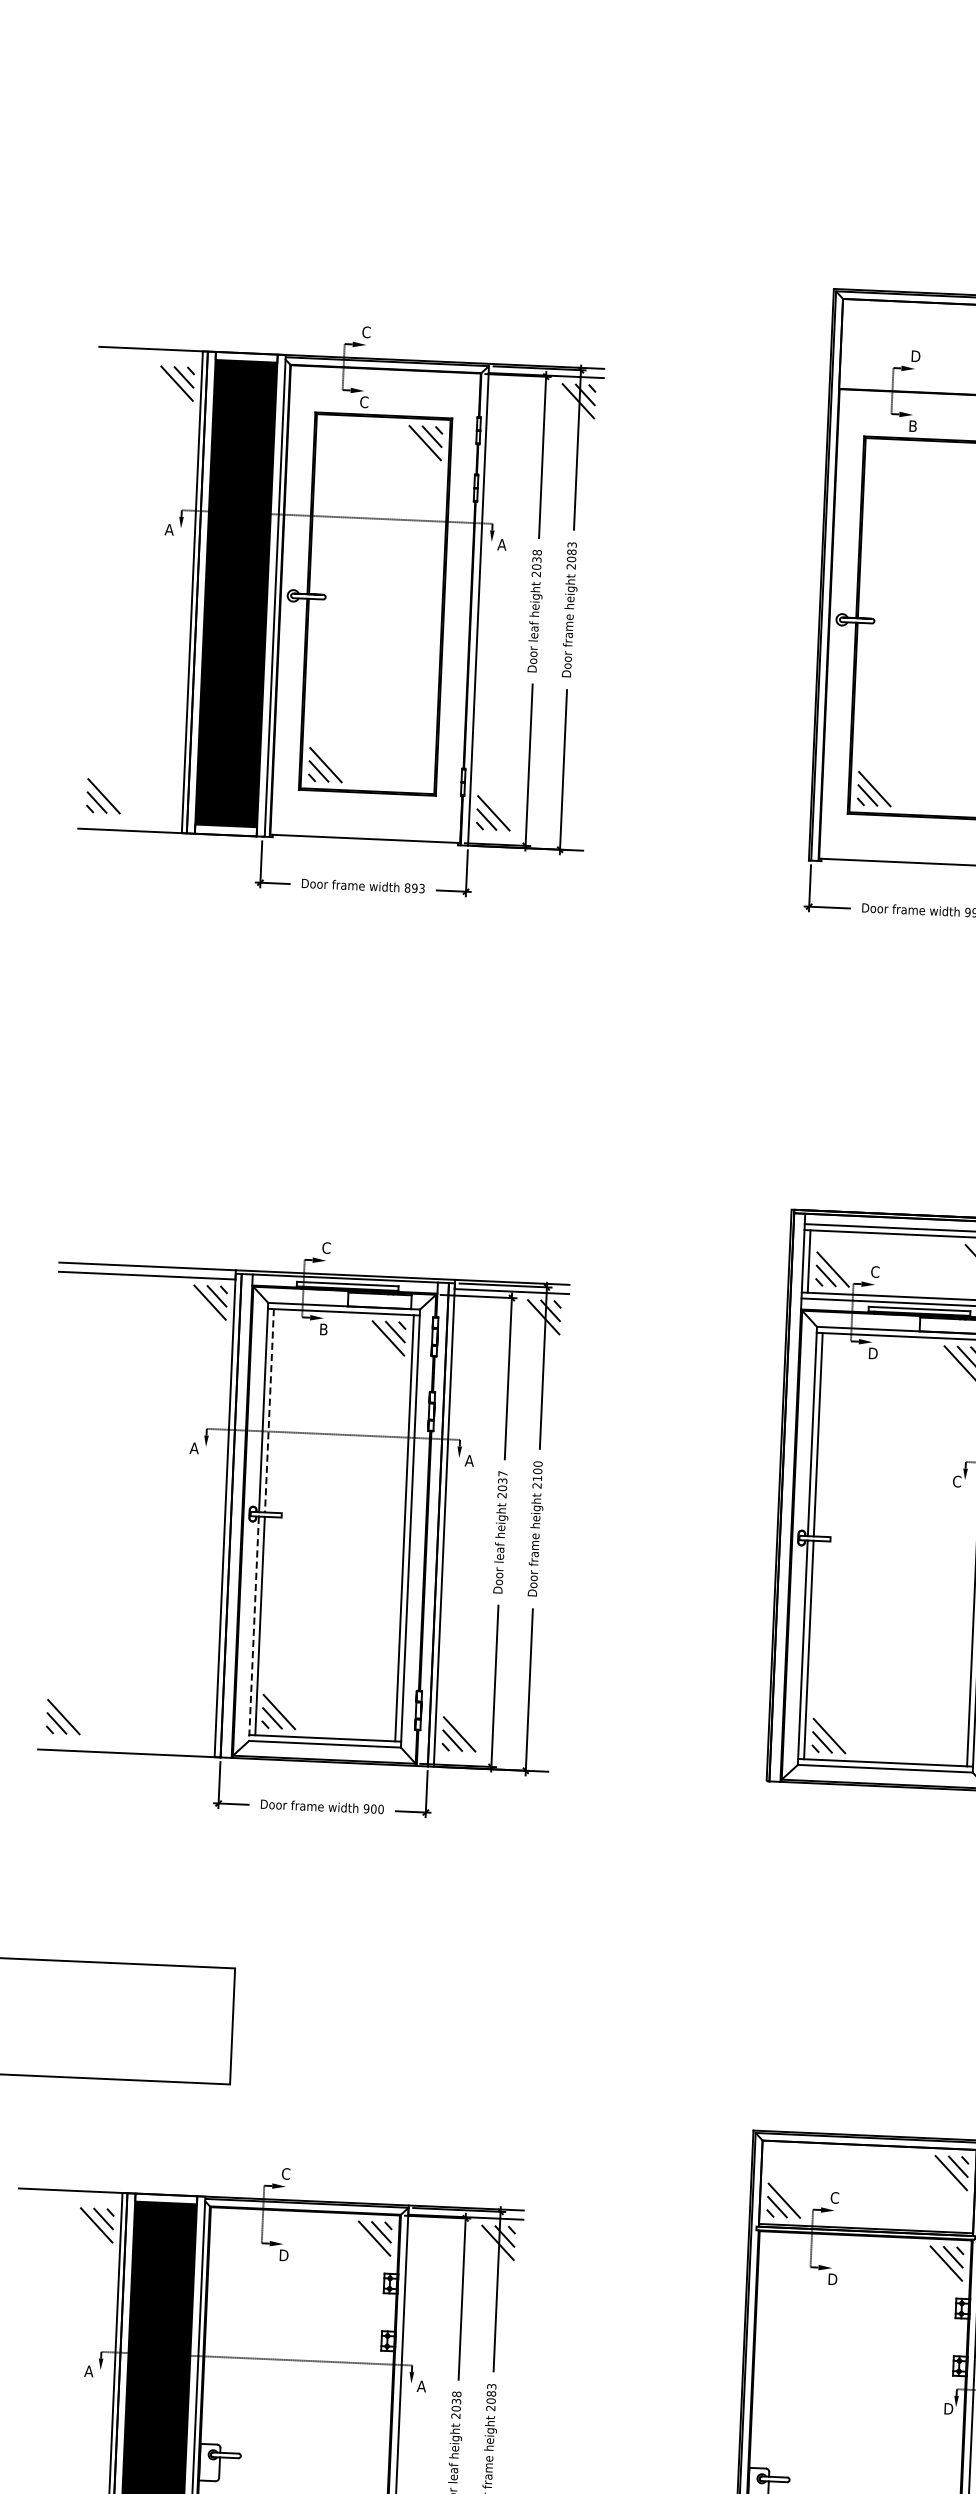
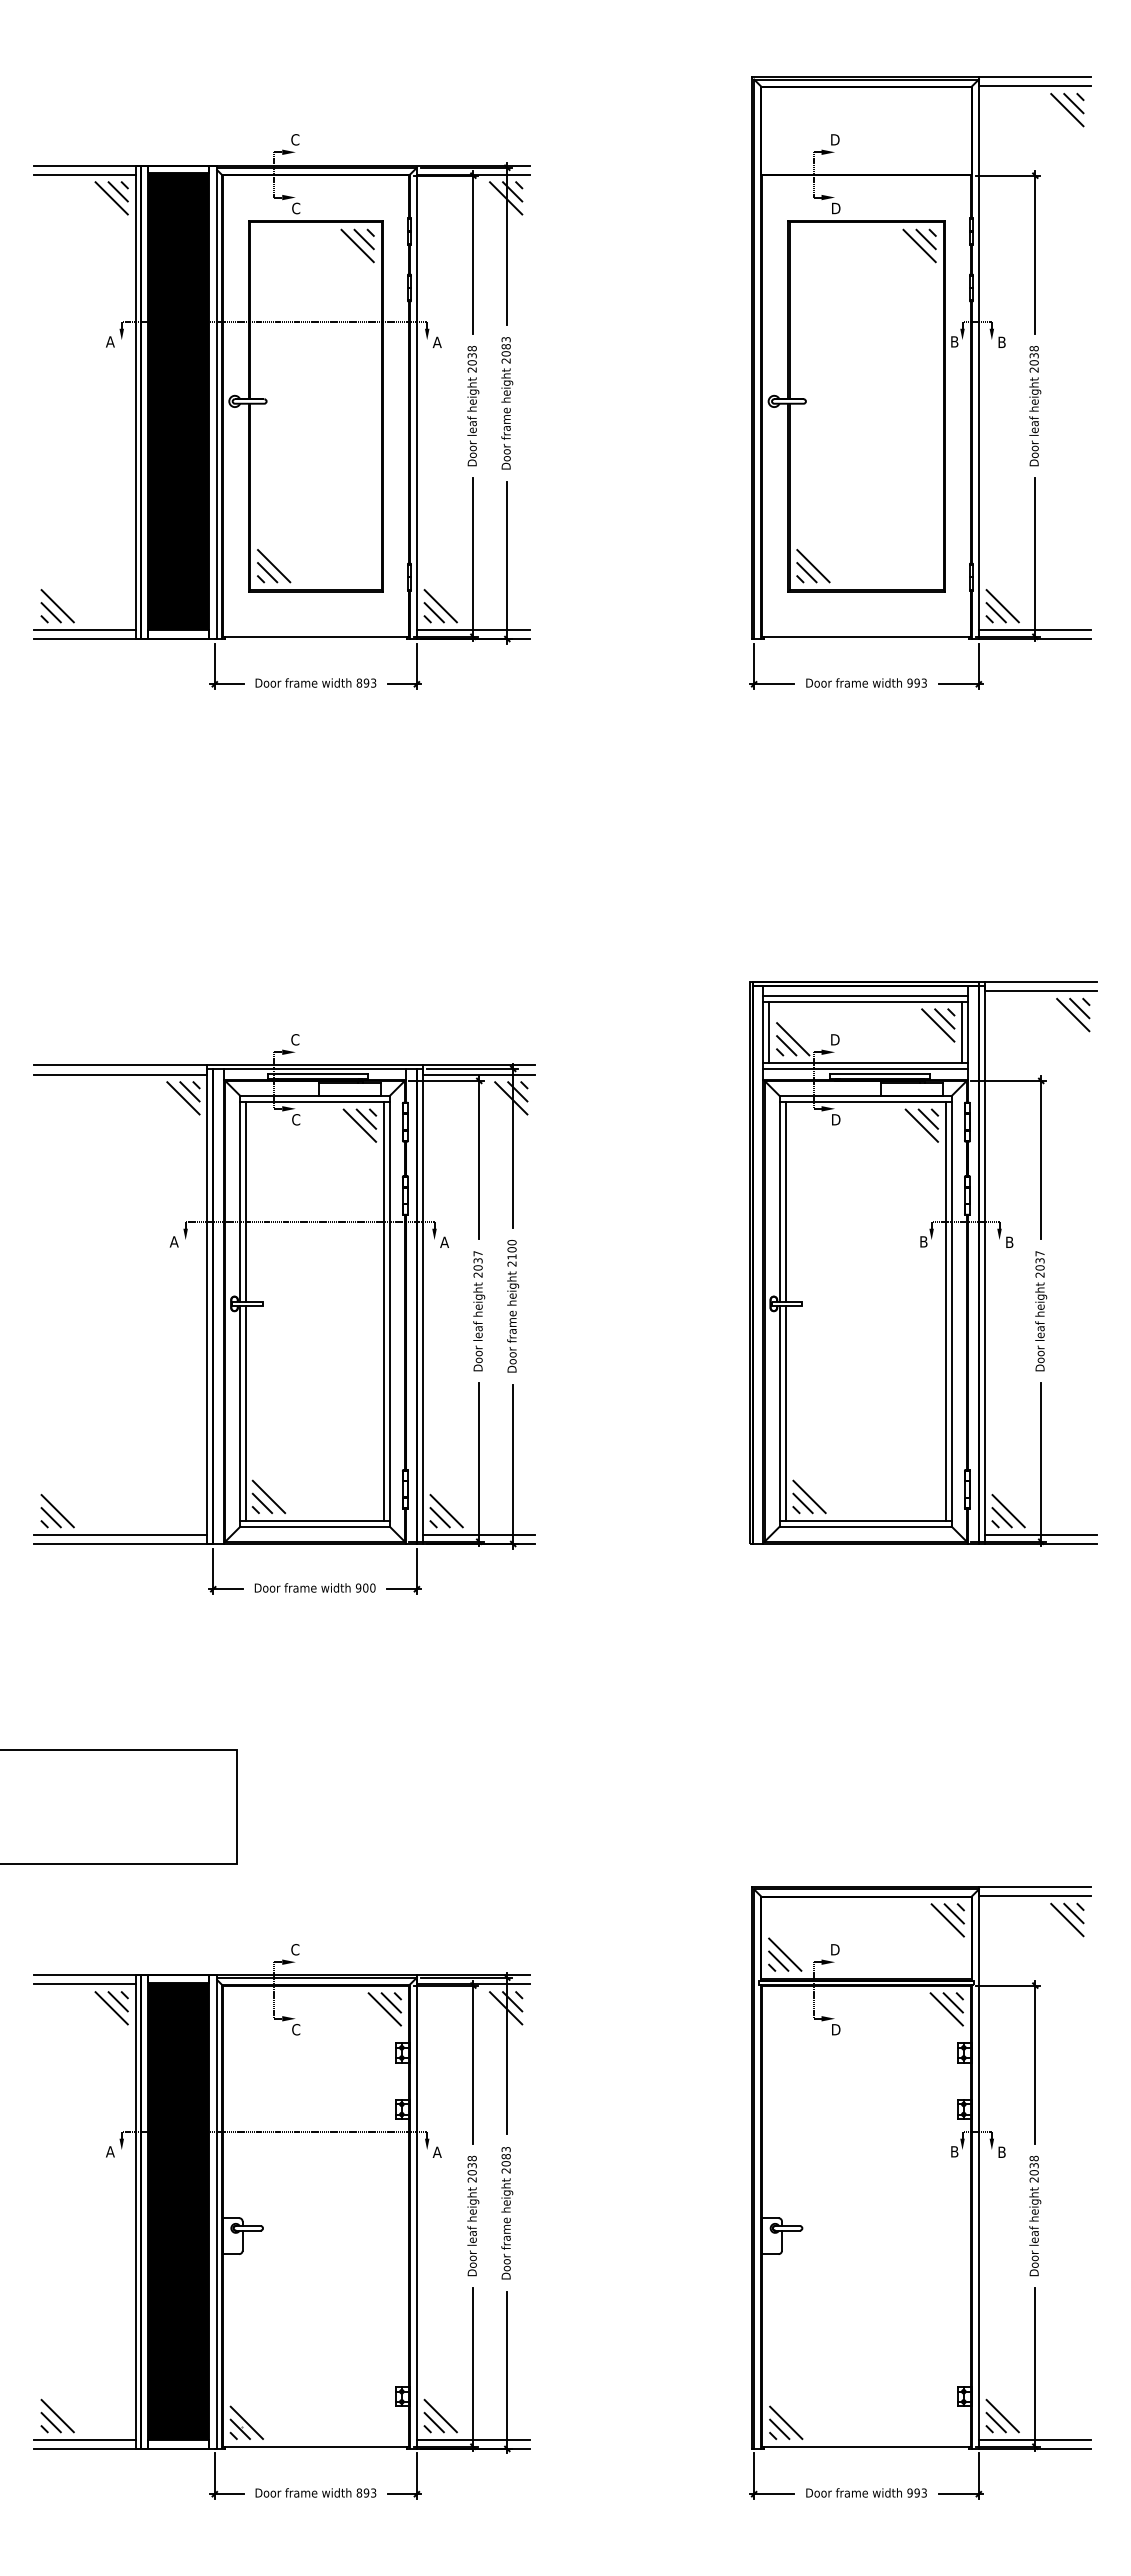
line: (150, 358) -> (84, 174), added
text: (914, 426) -> (836, 208), B -> D
line: (130, 821) -> (84, 629), added
line: (526, 838) -> (473, 629), added
text: (875, 1271) -> (834, 1039), C -> D
text: (324, 1329) -> (296, 1119), B -> C
line: (269, 1410) -> (246, 1201), dashed -> solid
text: (956, 1481) -> (923, 1241), C -> B
line: (254, 1628) -> (240, 1416), dashed -> solid
line: (126, 1743) -> (120, 1534), added
line: (490, 1759) -> (478, 1534), added
text: (834, 2197) -> (834, 1949), C -> D
line: (70, 2199) -> (84, 1984), added
text: (283, 2255) -> (296, 2029), D -> C
text: (948, 2409) -> (955, 2152), D -> B

